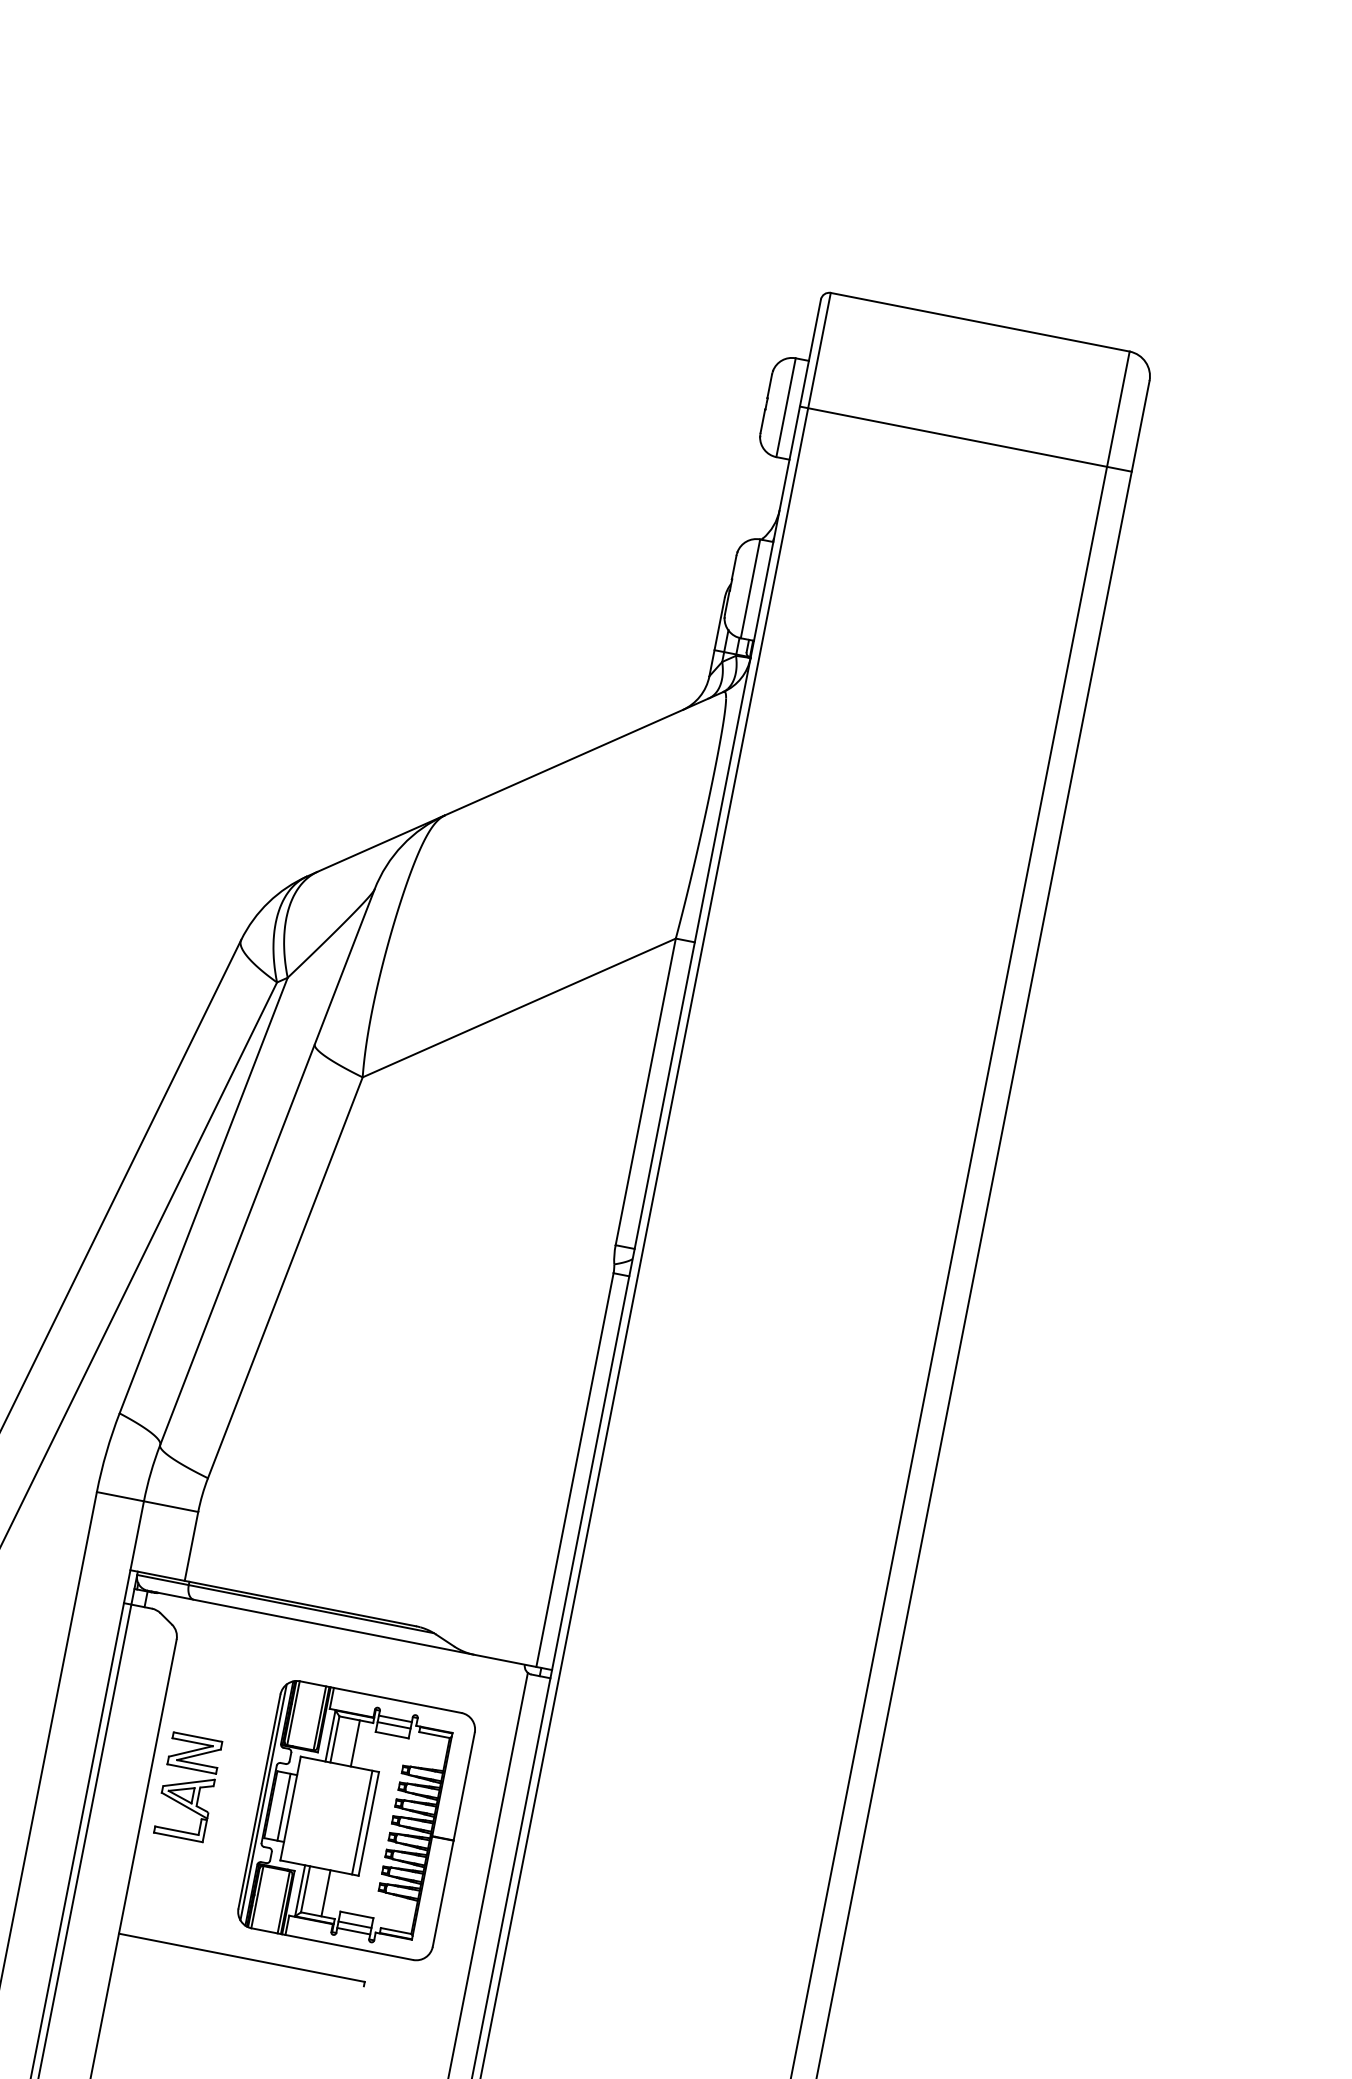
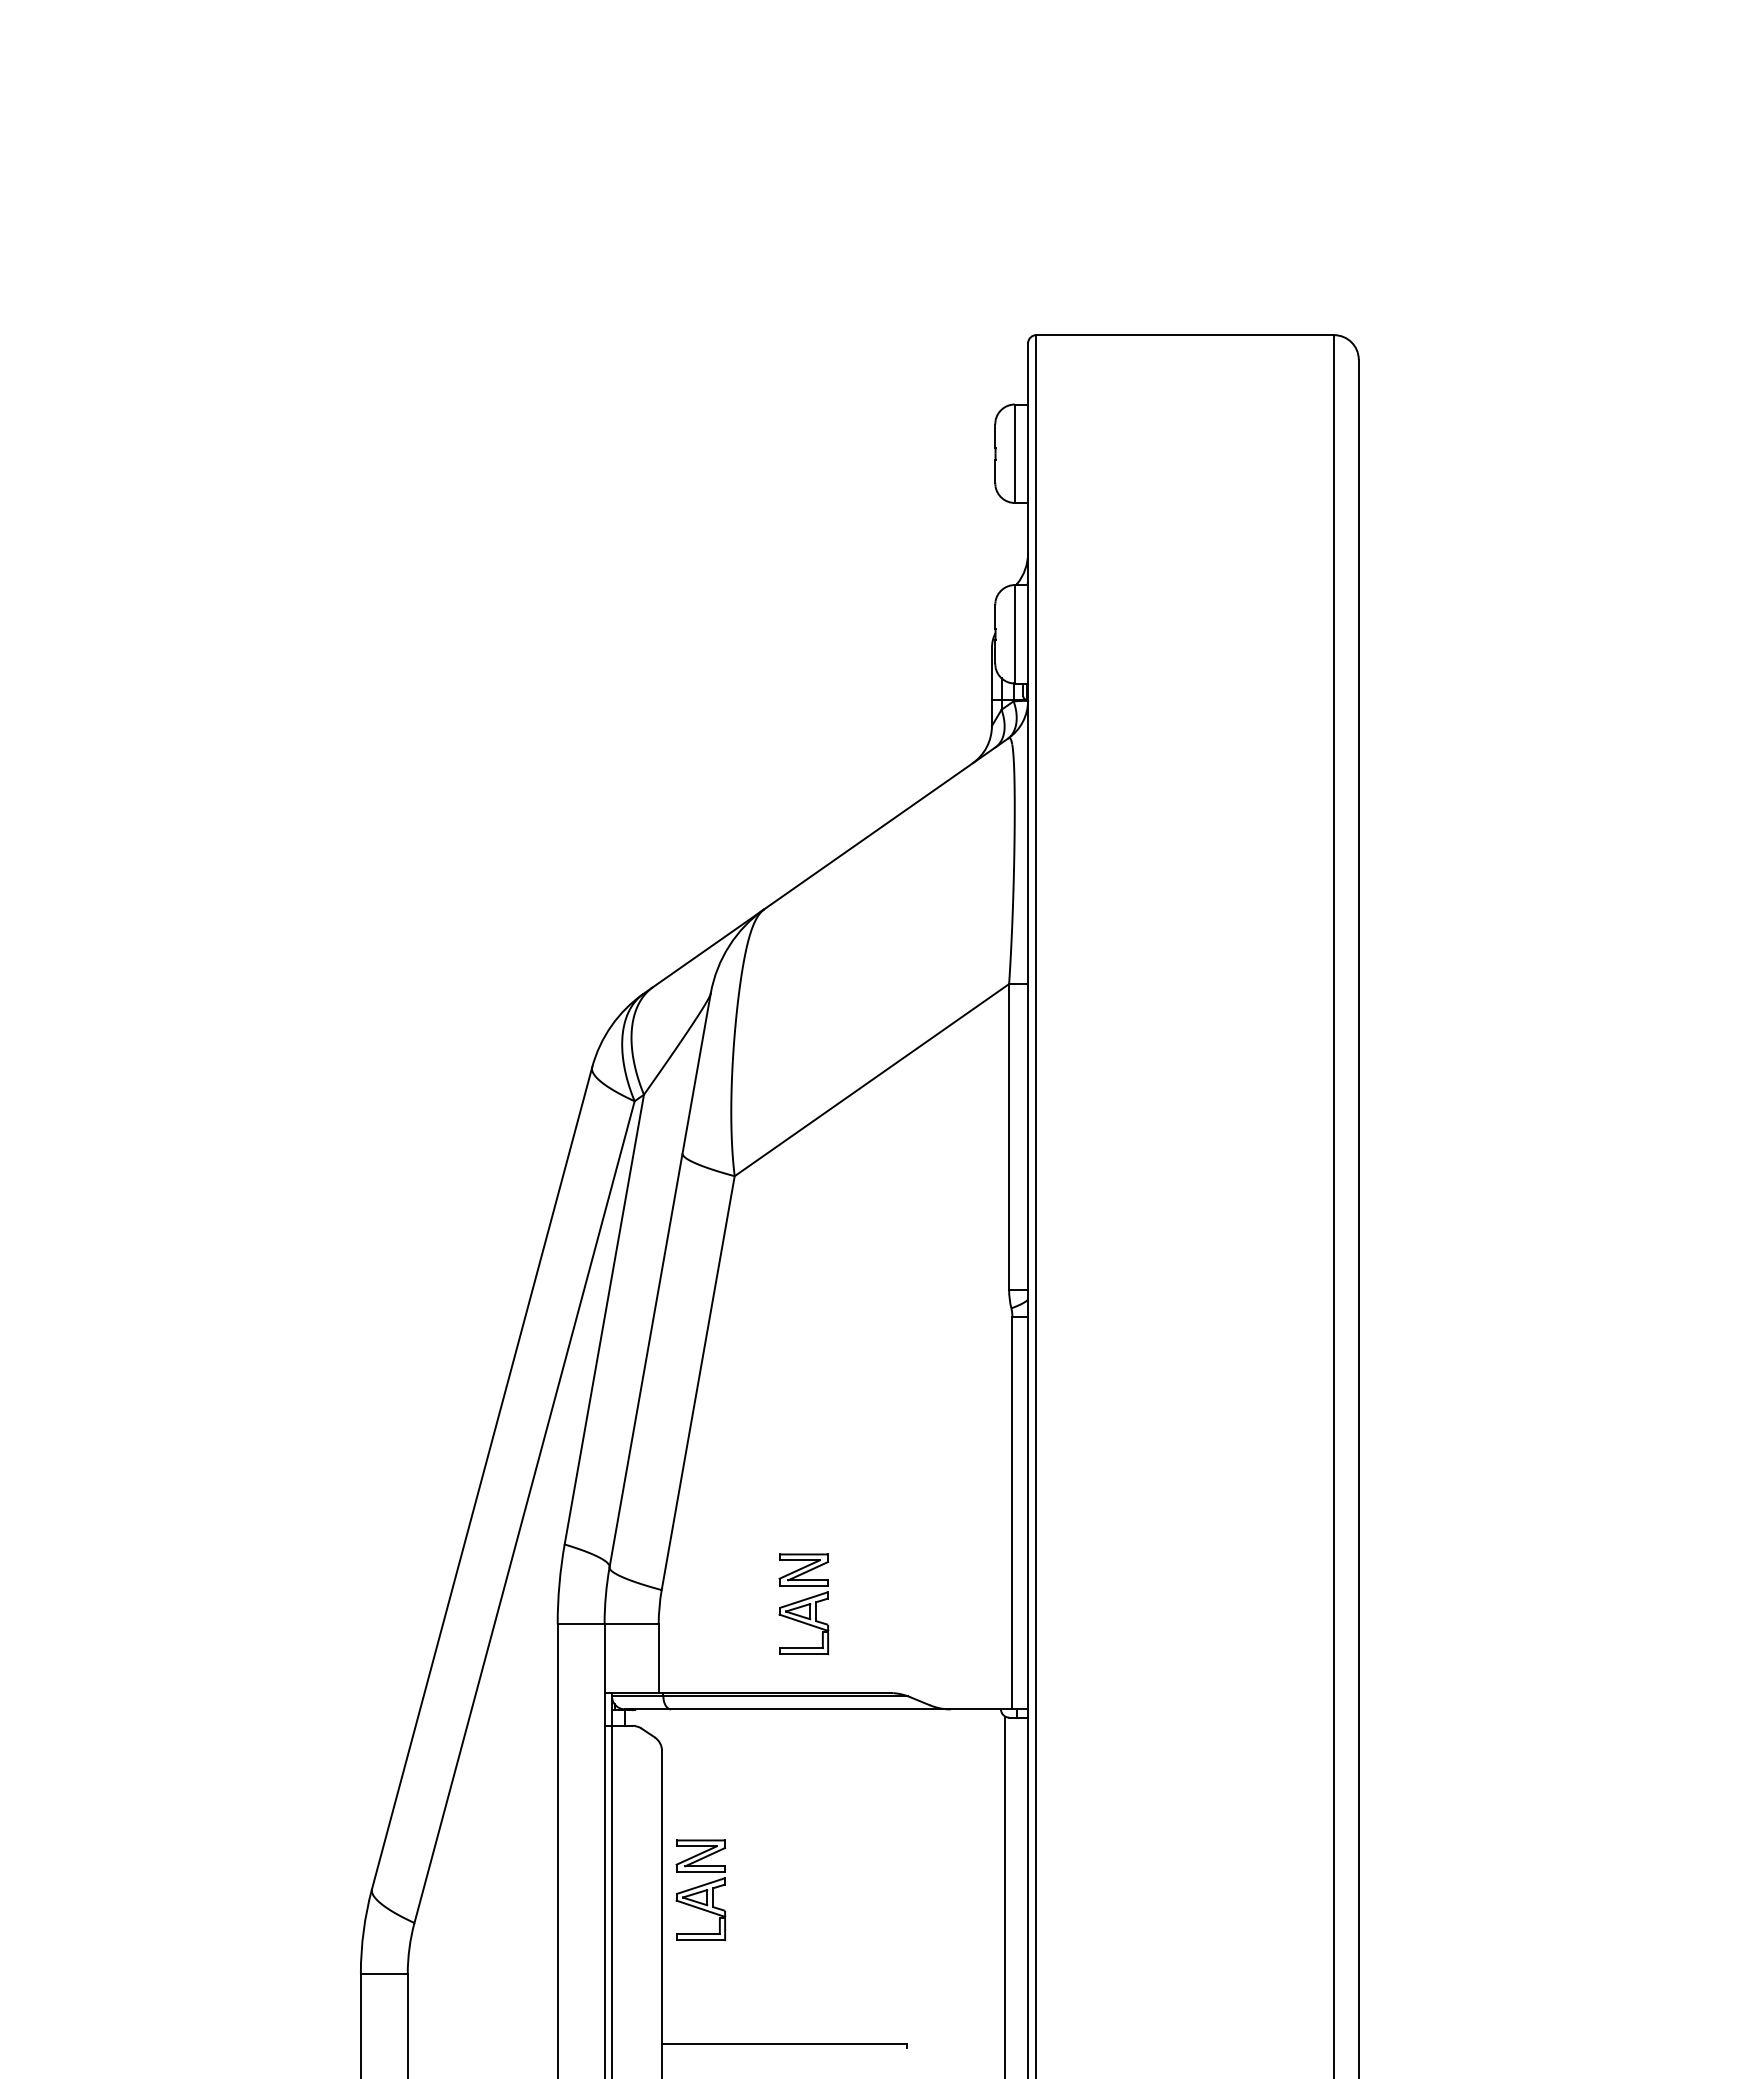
line: (965, 439) -> (1193, 450), removed
part: (347, 1520) -> (803, 1604), added
part: (356, 1820) -> (868, 1890), removed

